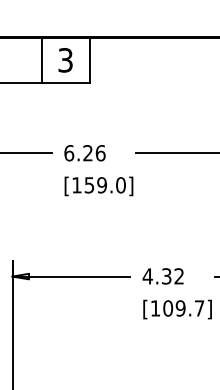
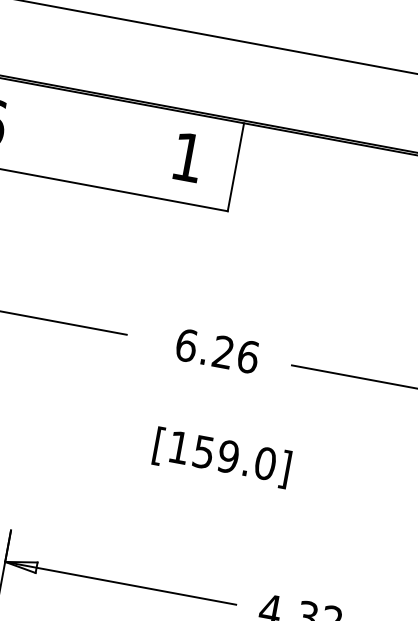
line: (42, 60) -> (142, 149), removed
text: (65, 60) -> (187, 157), 3 -> 1
text: (84, 153) -> (216, 351), moved
text: (98, 186) -> (221, 457), moved

